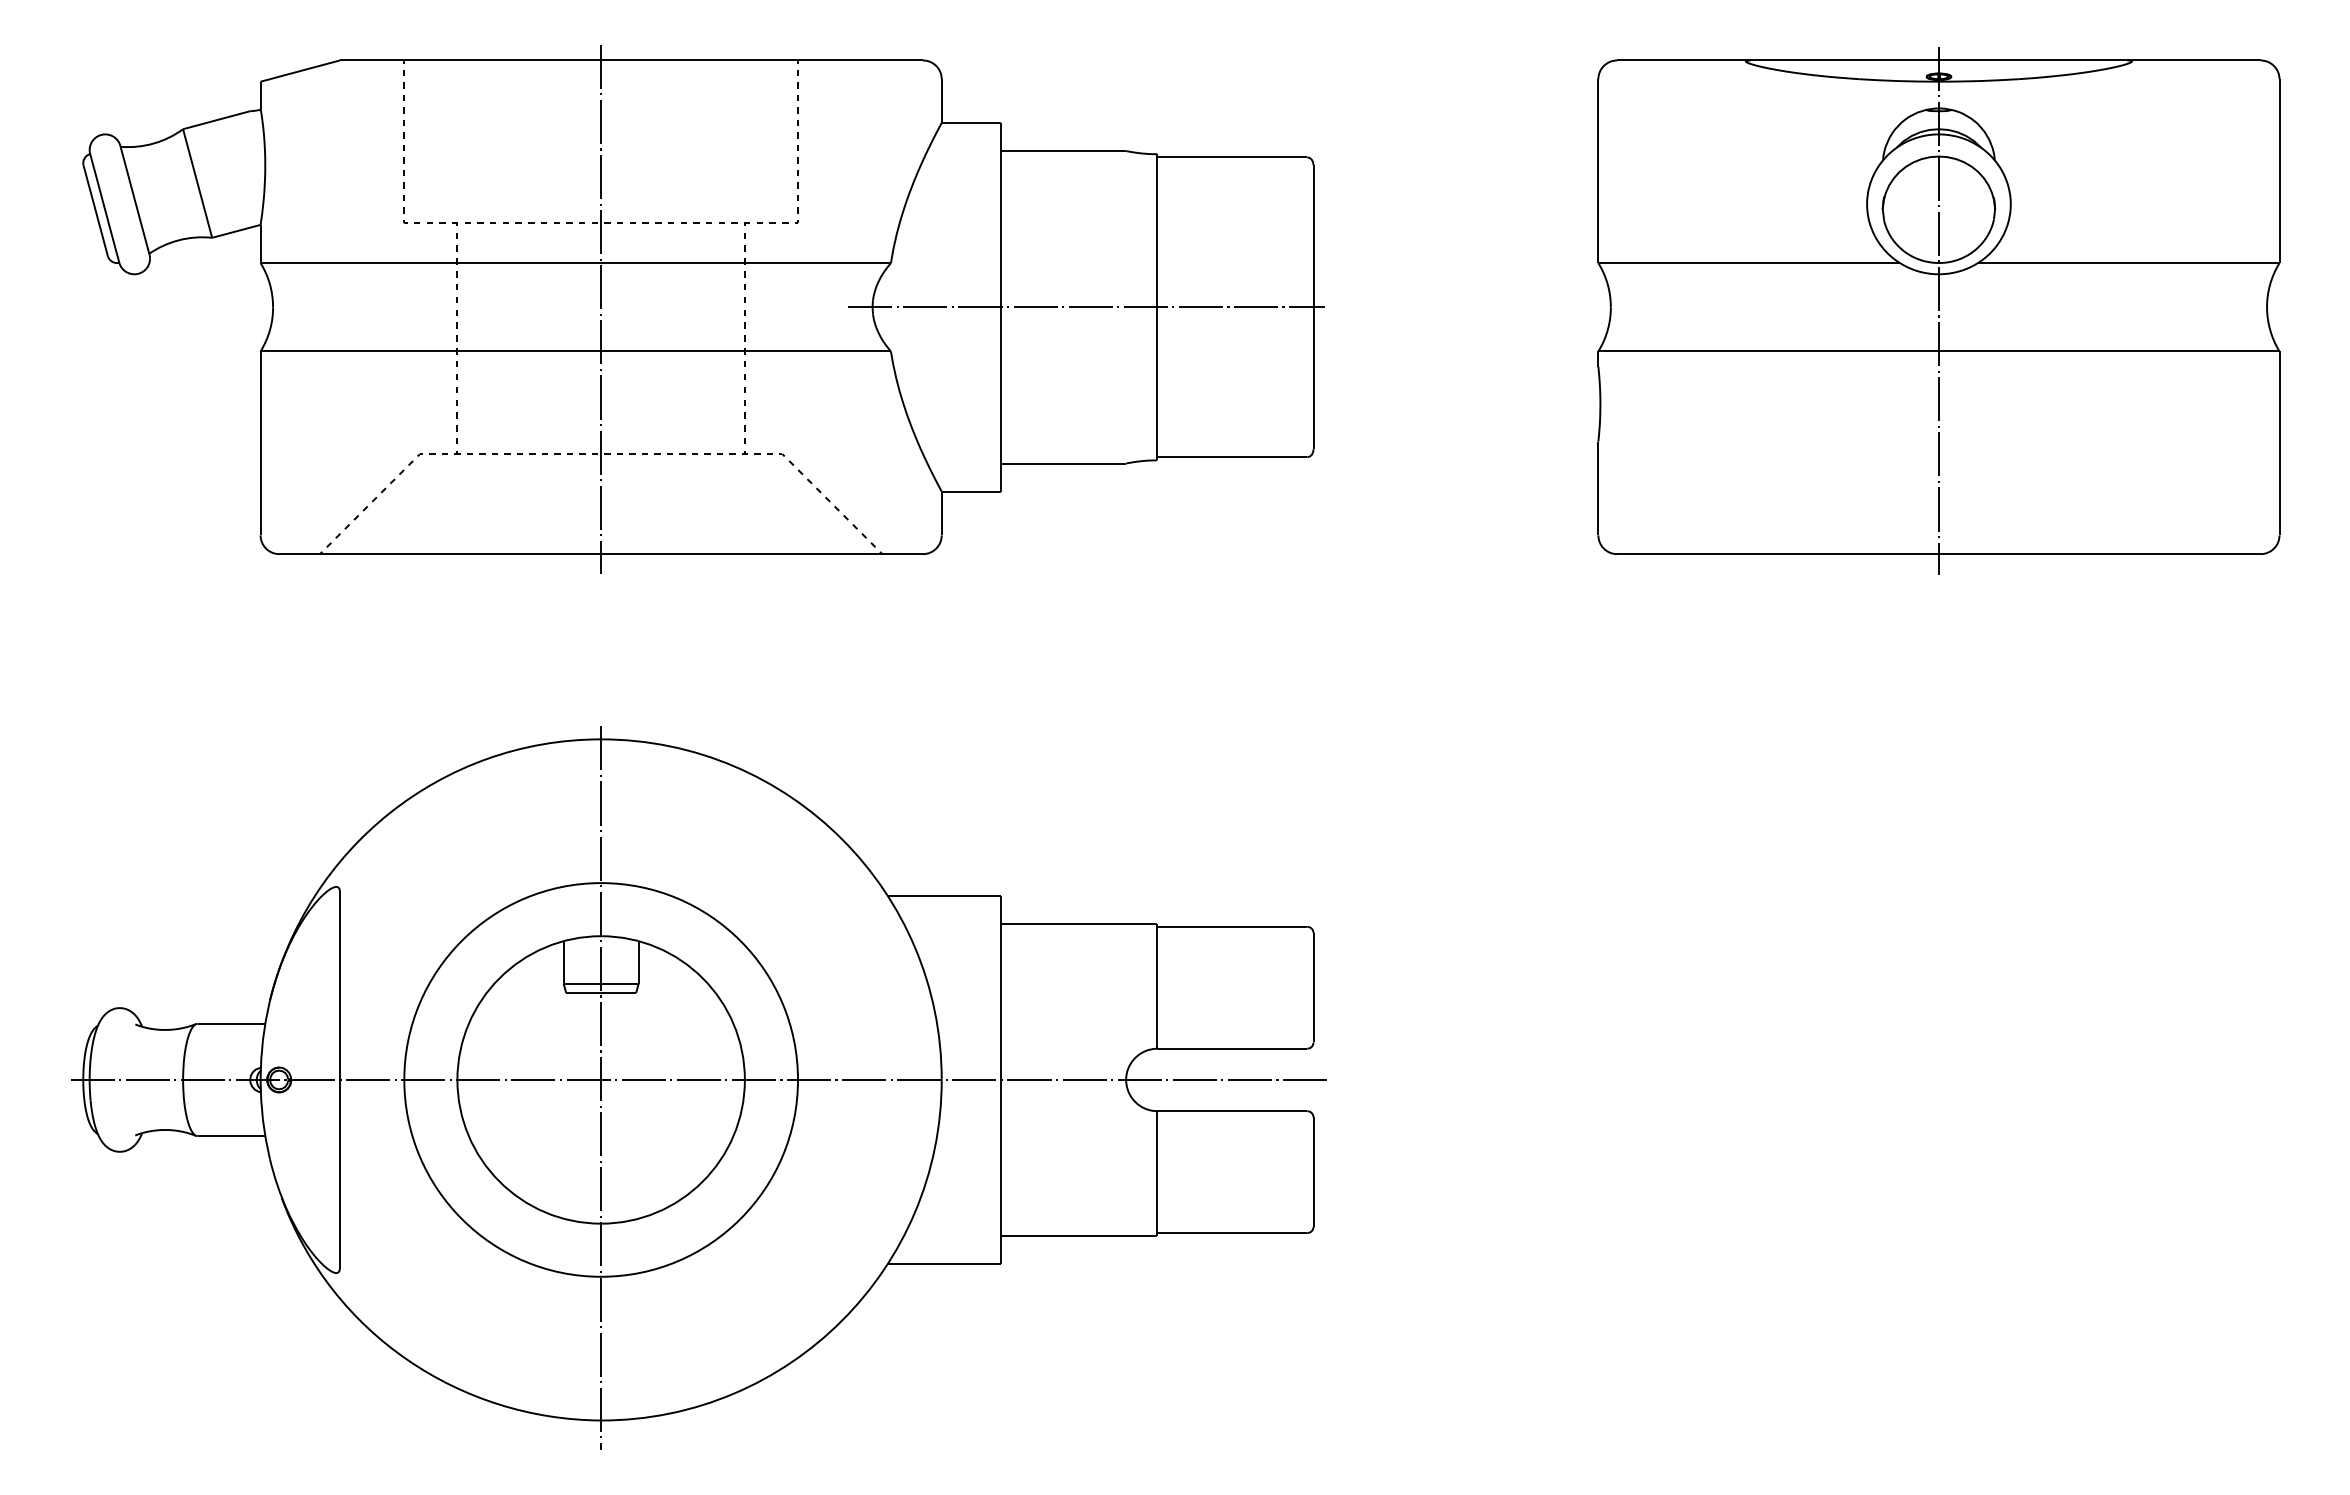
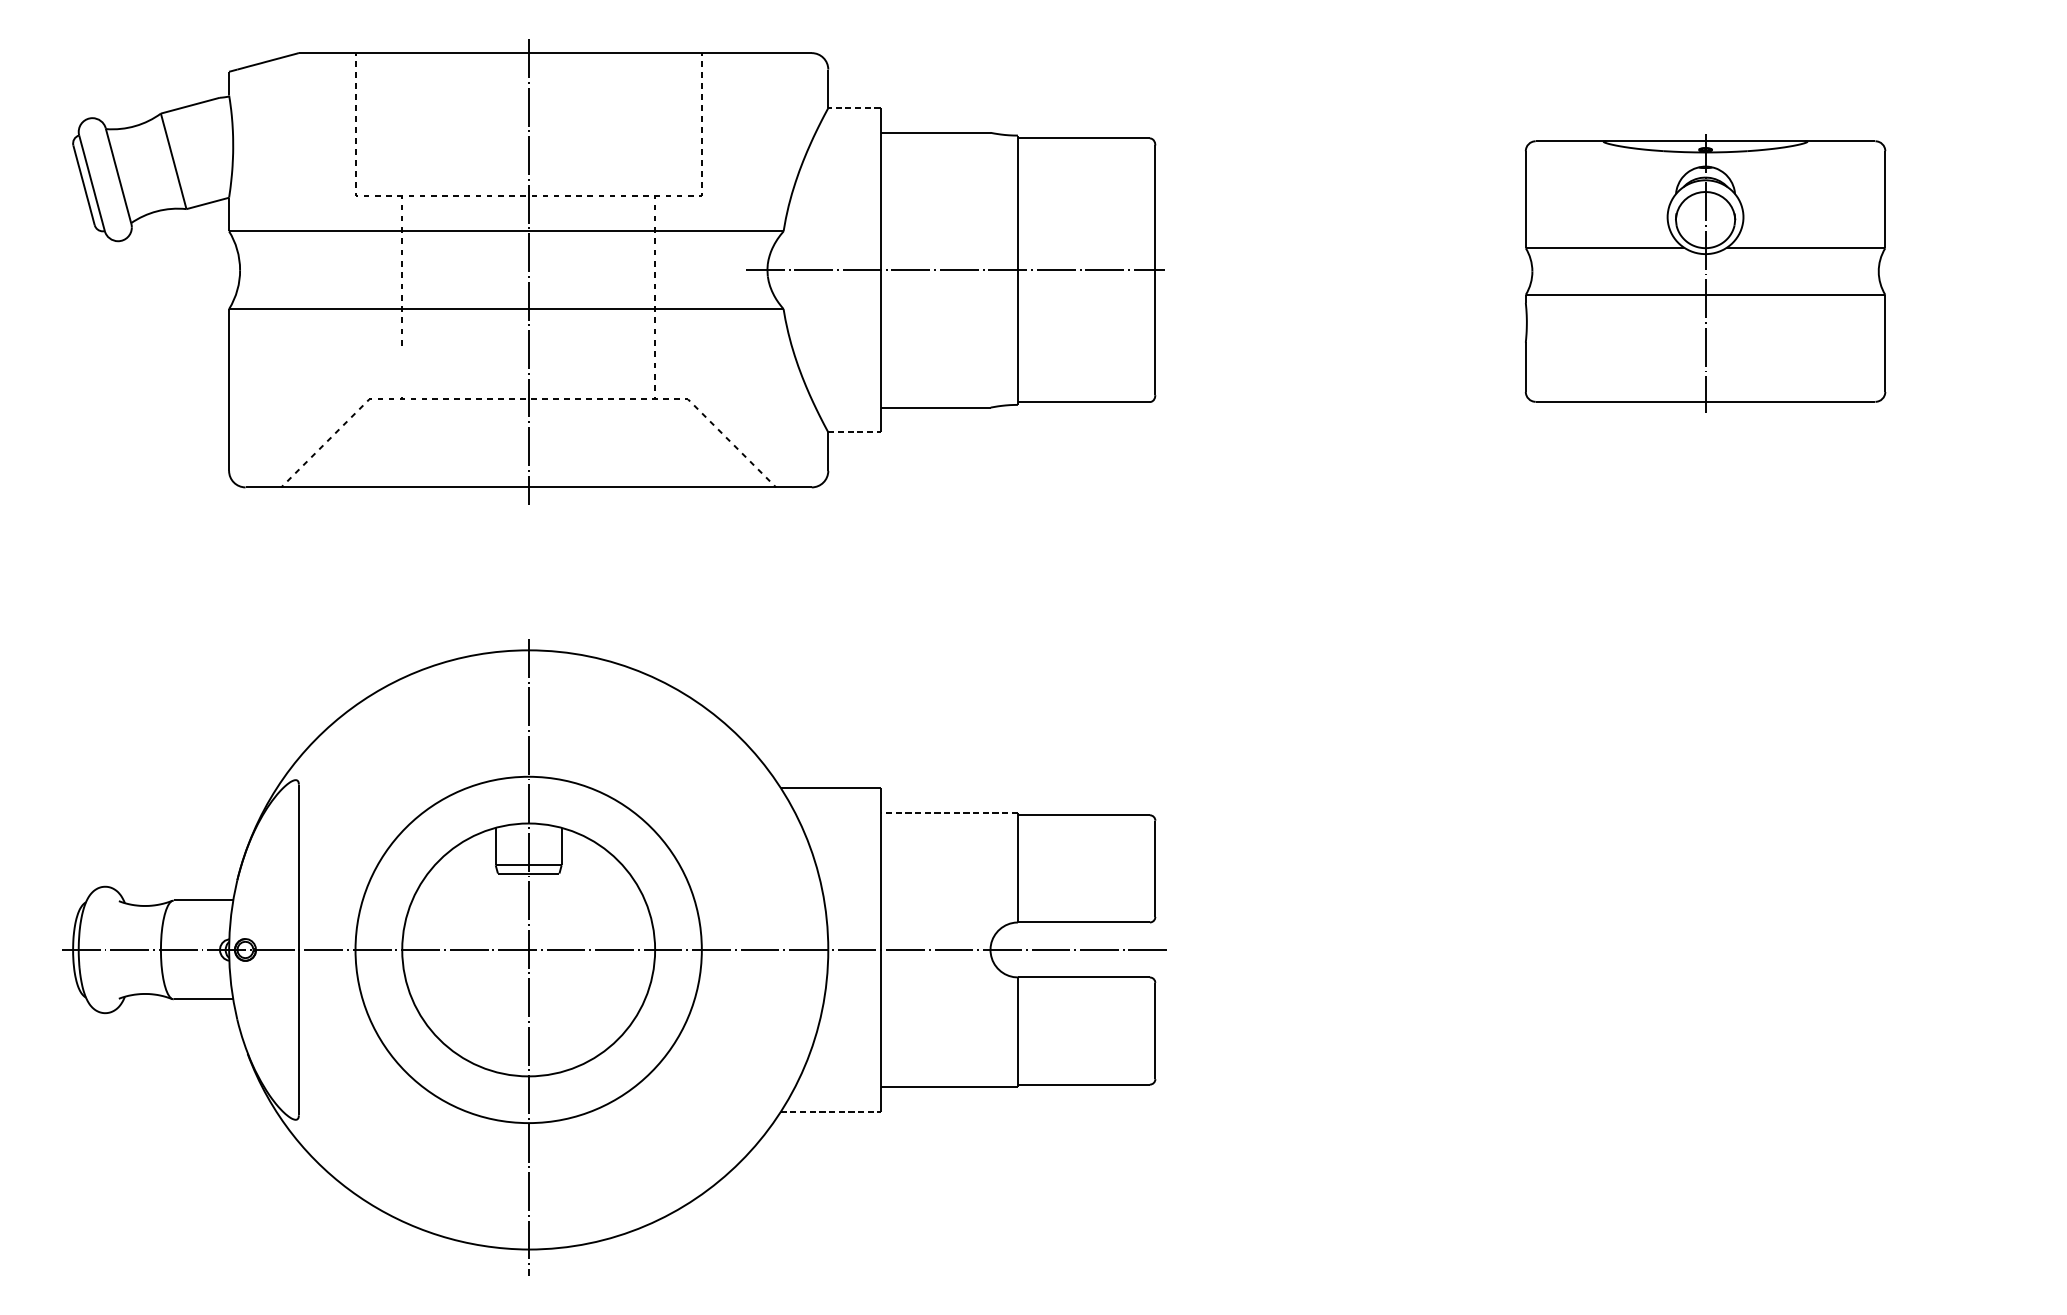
line: (971, 122) -> (854, 107), solid -> dashed
part: (1938, 310) -> (1705, 273), size x0.6
part: (456, 421) -> (401, 370), removed
line: (971, 491) -> (854, 432), solid -> dashed
line: (1078, 923) -> (948, 812), solid -> dashed
line: (944, 1264) -> (830, 1112), solid -> dashed

